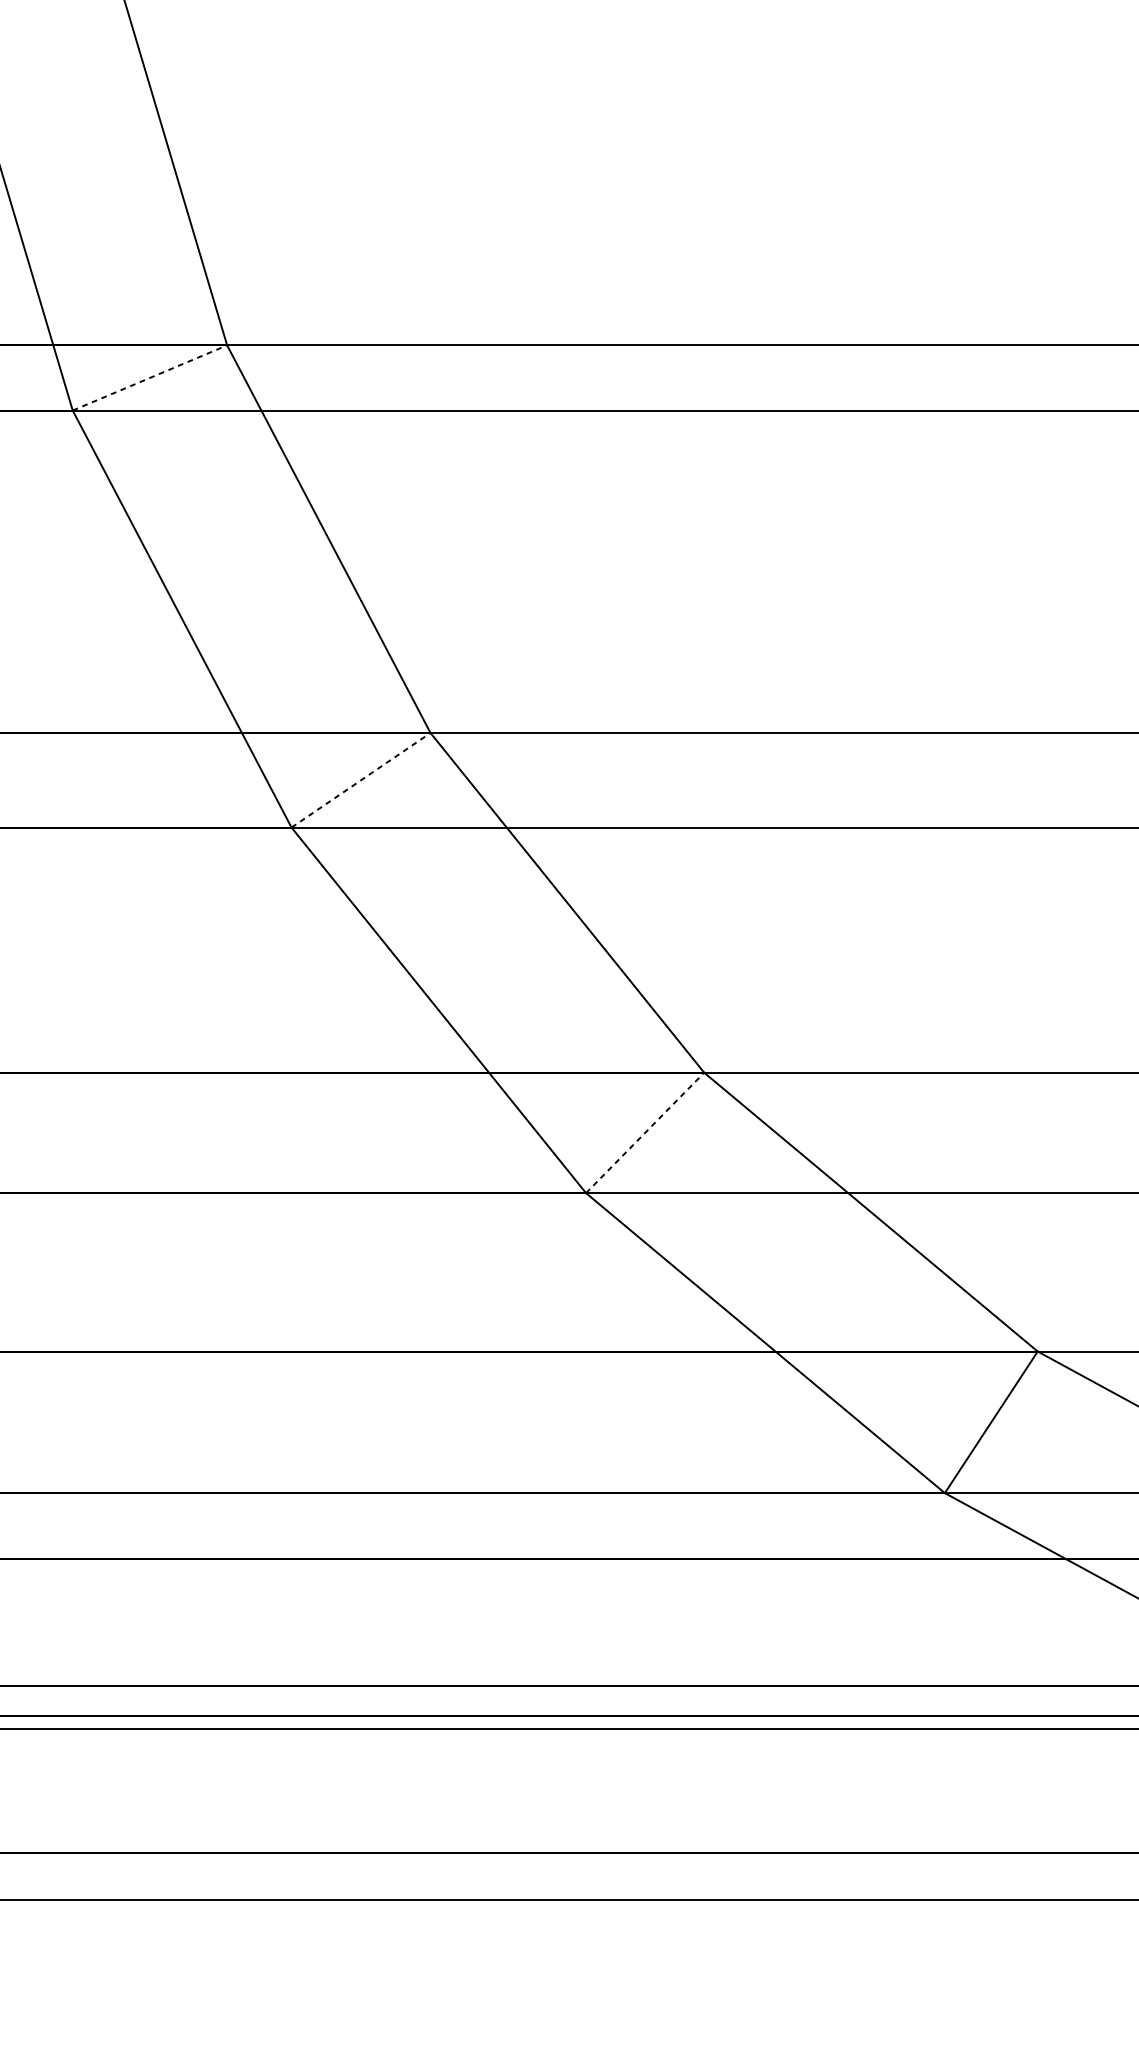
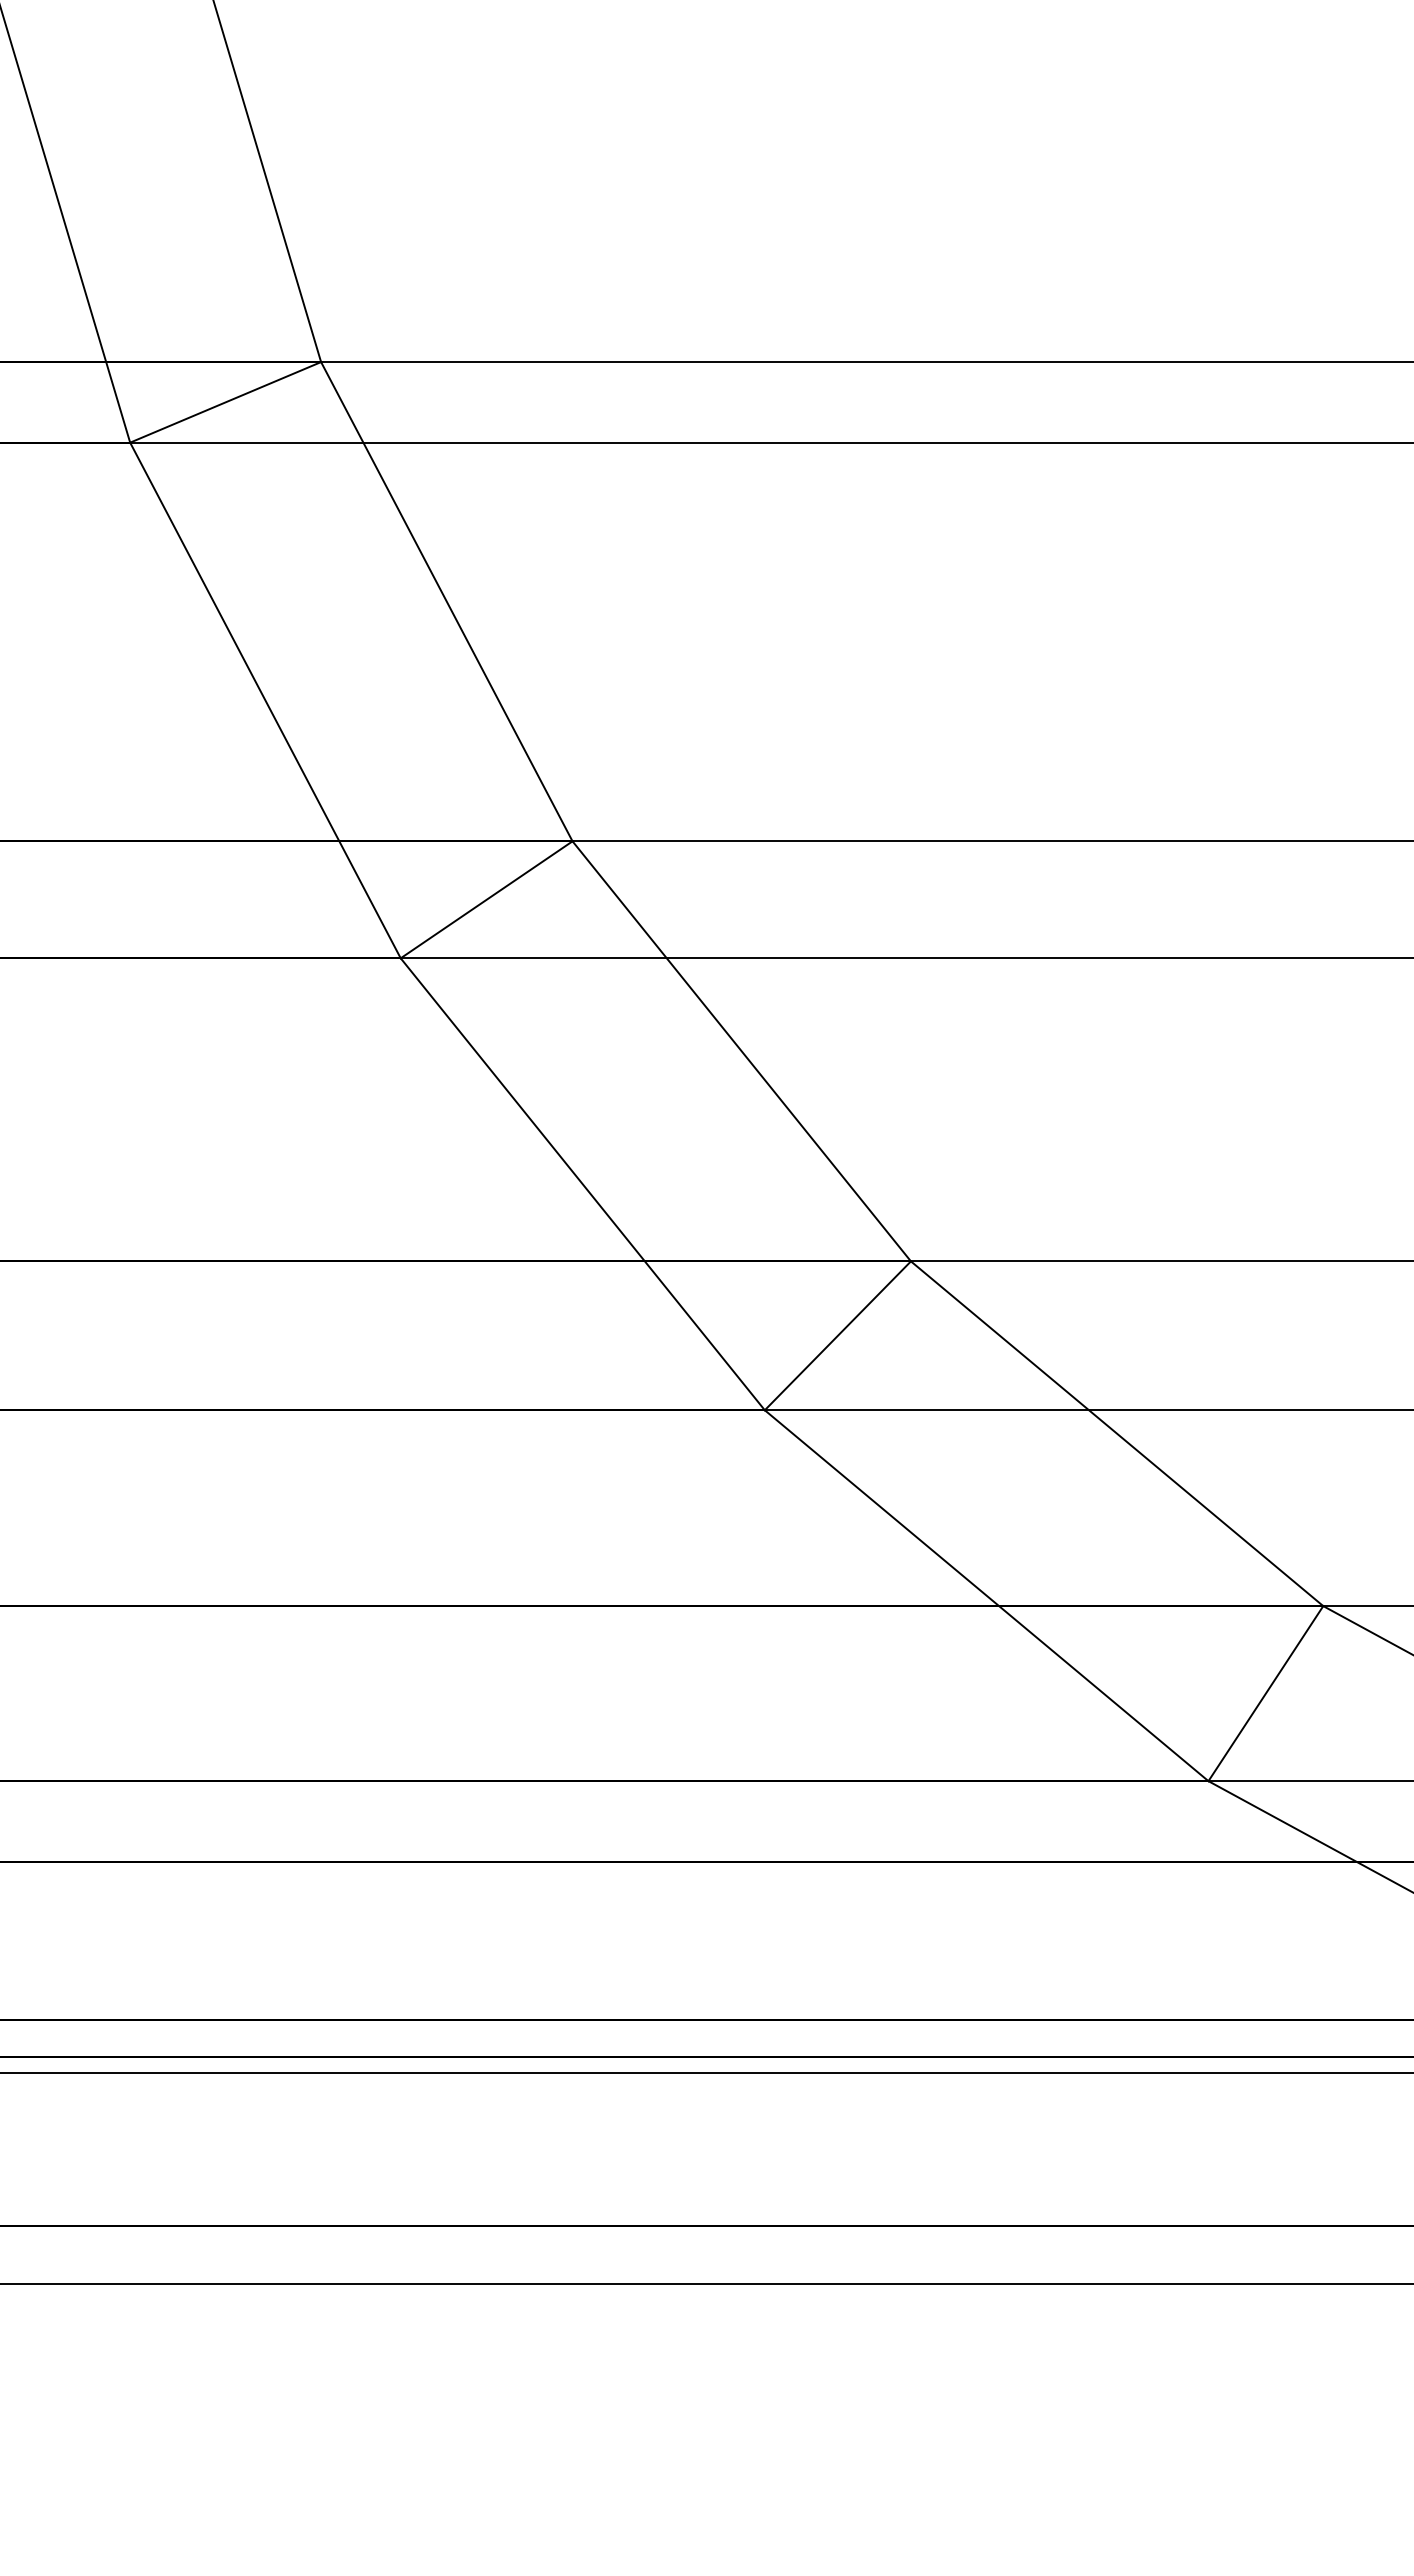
line: (149, 378) -> (225, 402), dashed -> solid
line: (360, 780) -> (486, 899), dashed -> solid
line: (645, 1132) -> (838, 1335), dashed -> solid

